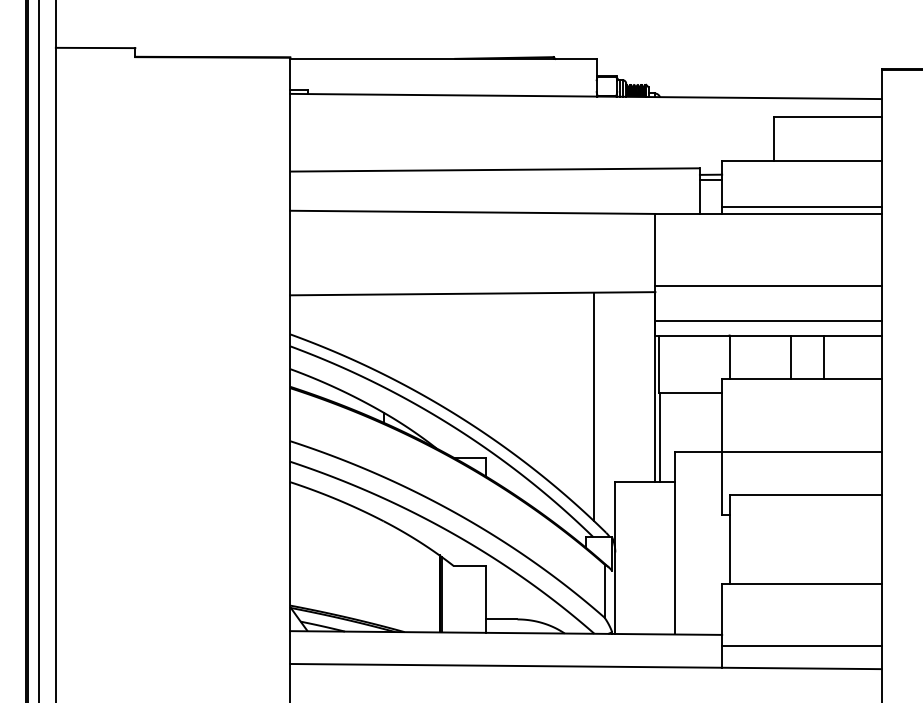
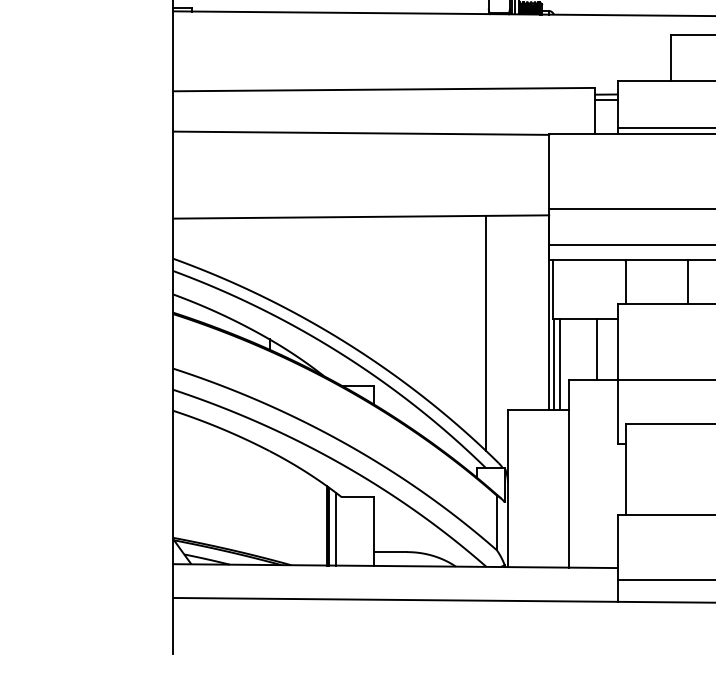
line: (701, 422) -> (596, 349), added
line: (665, 436) -> (559, 363), added
line: (448, 596) -> (336, 528), added

